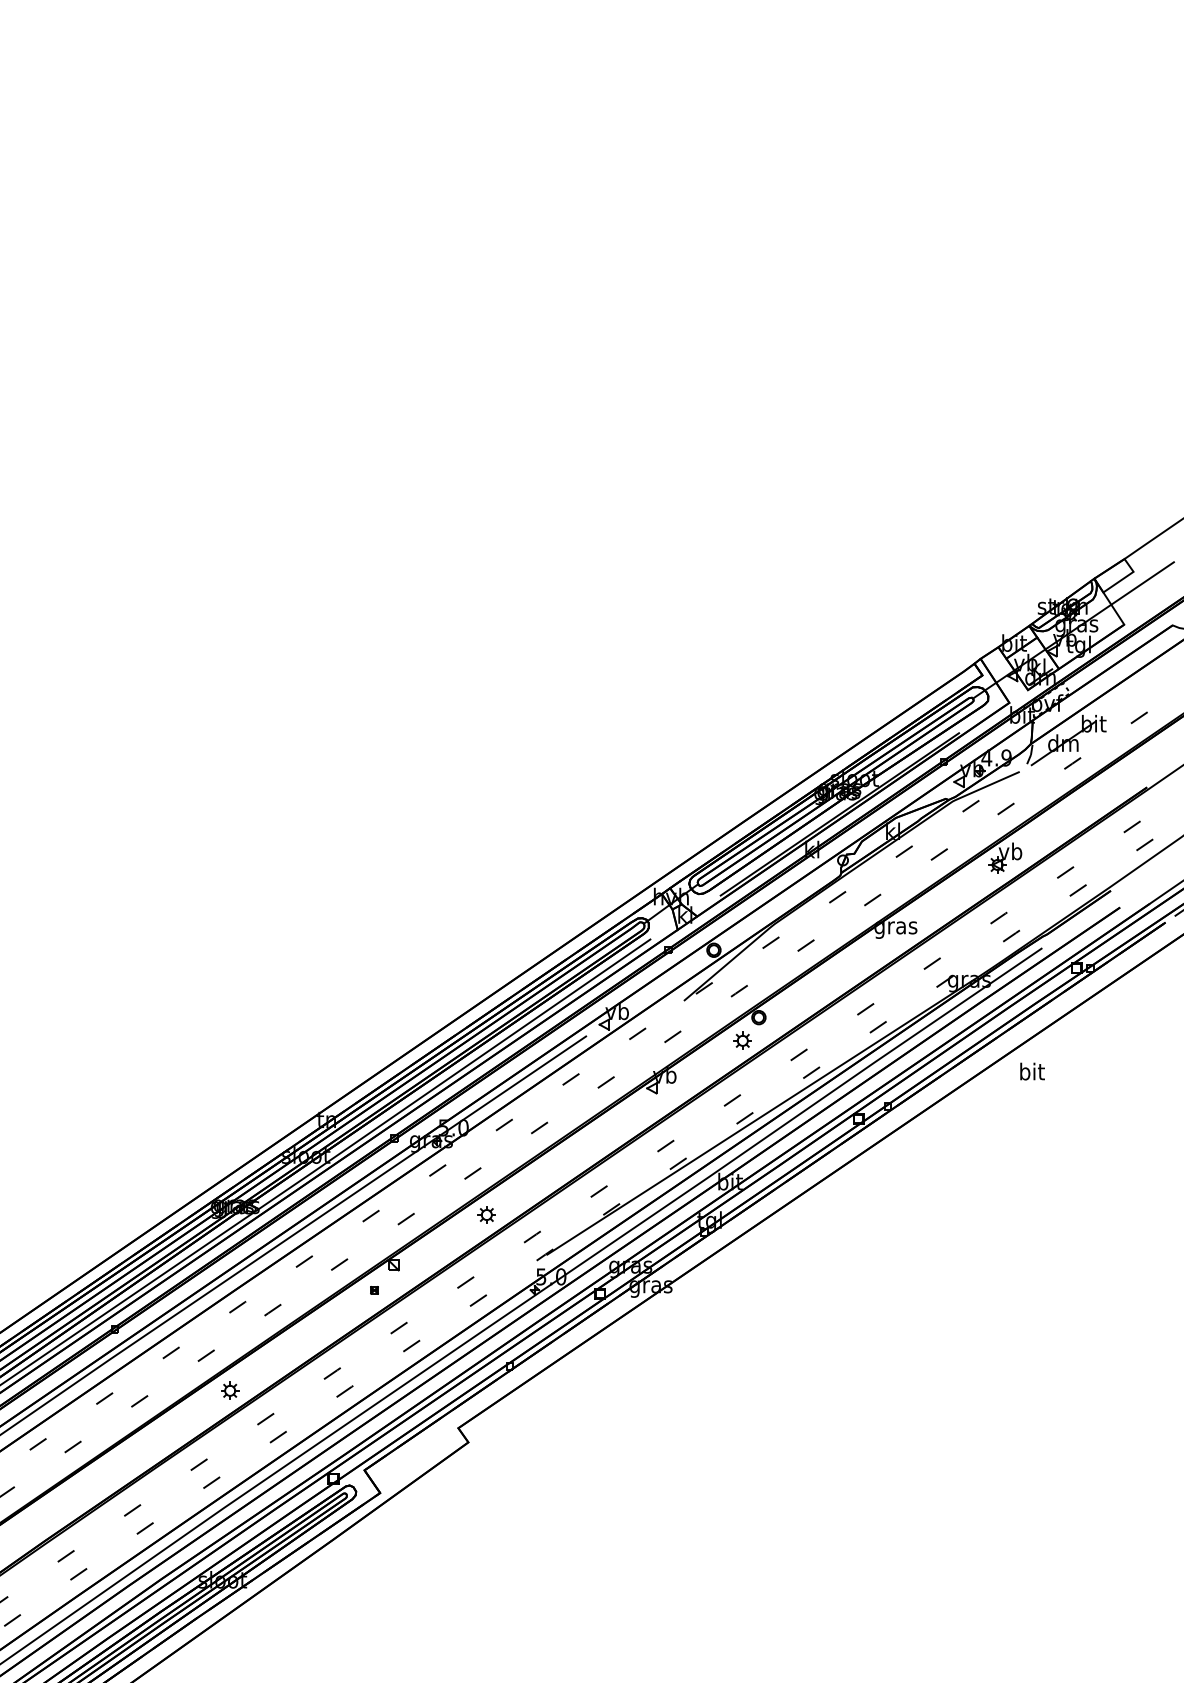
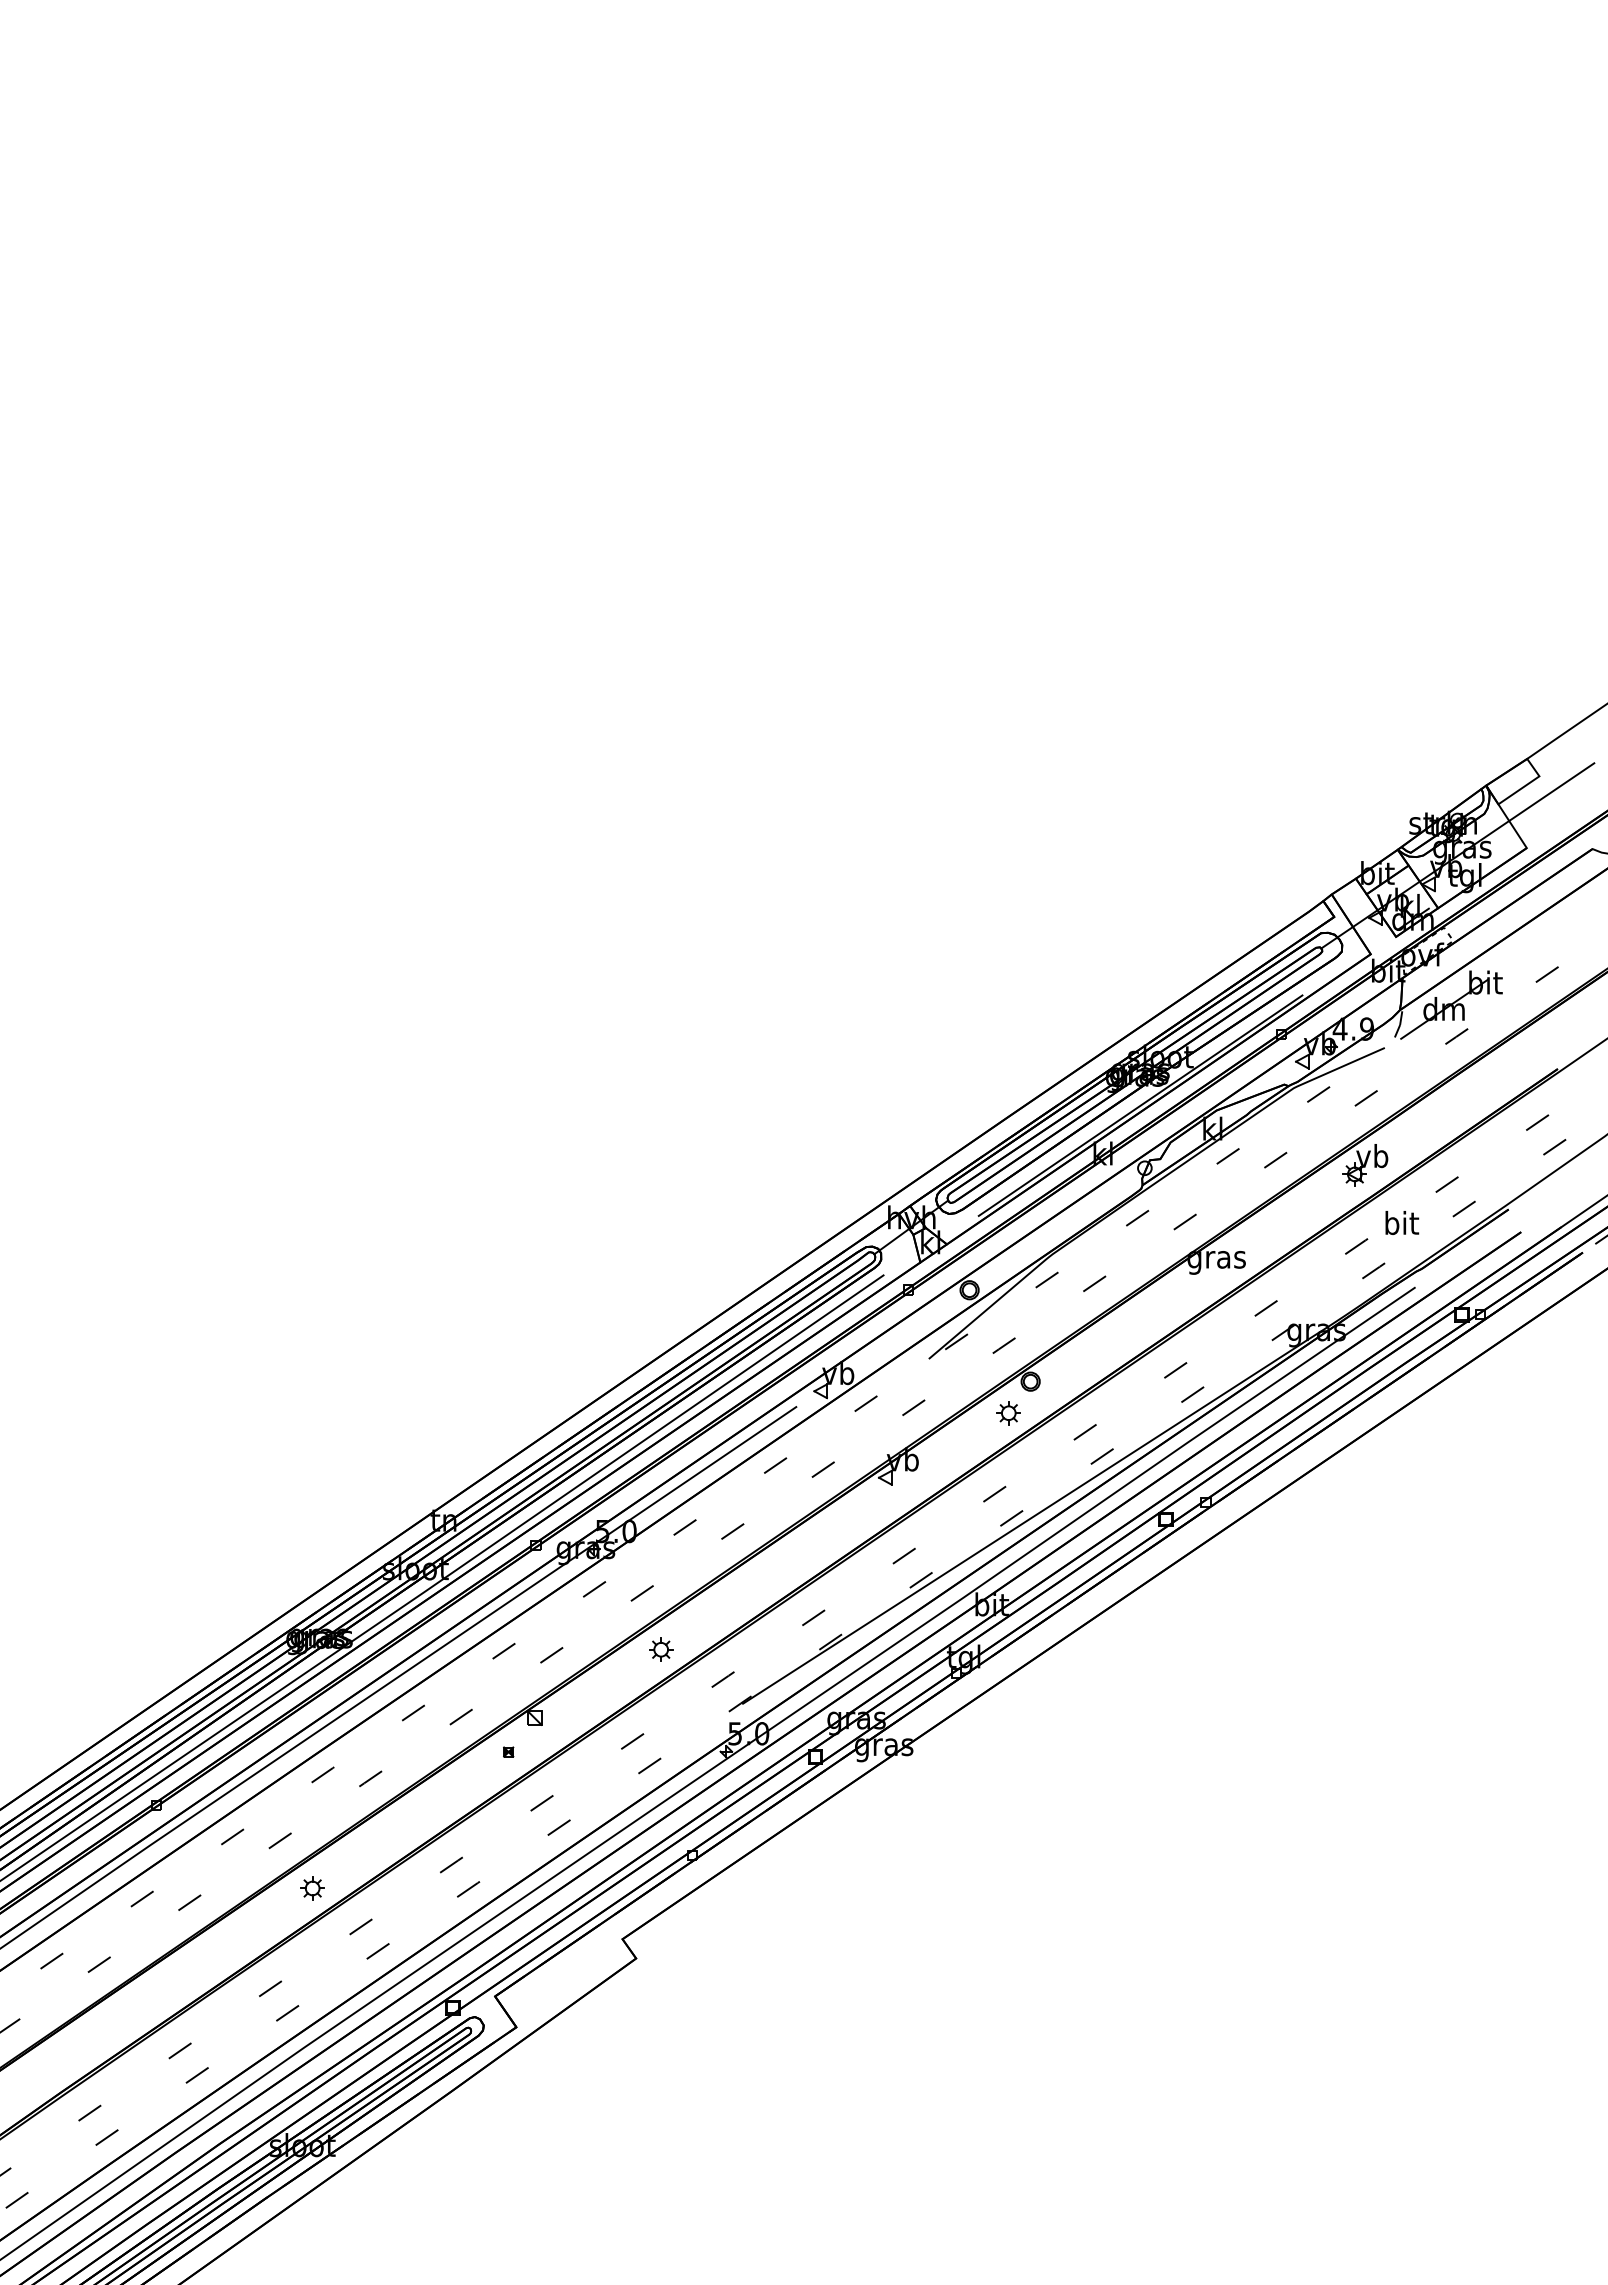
text: (1032, 1071) -> (1402, 1222), moved

